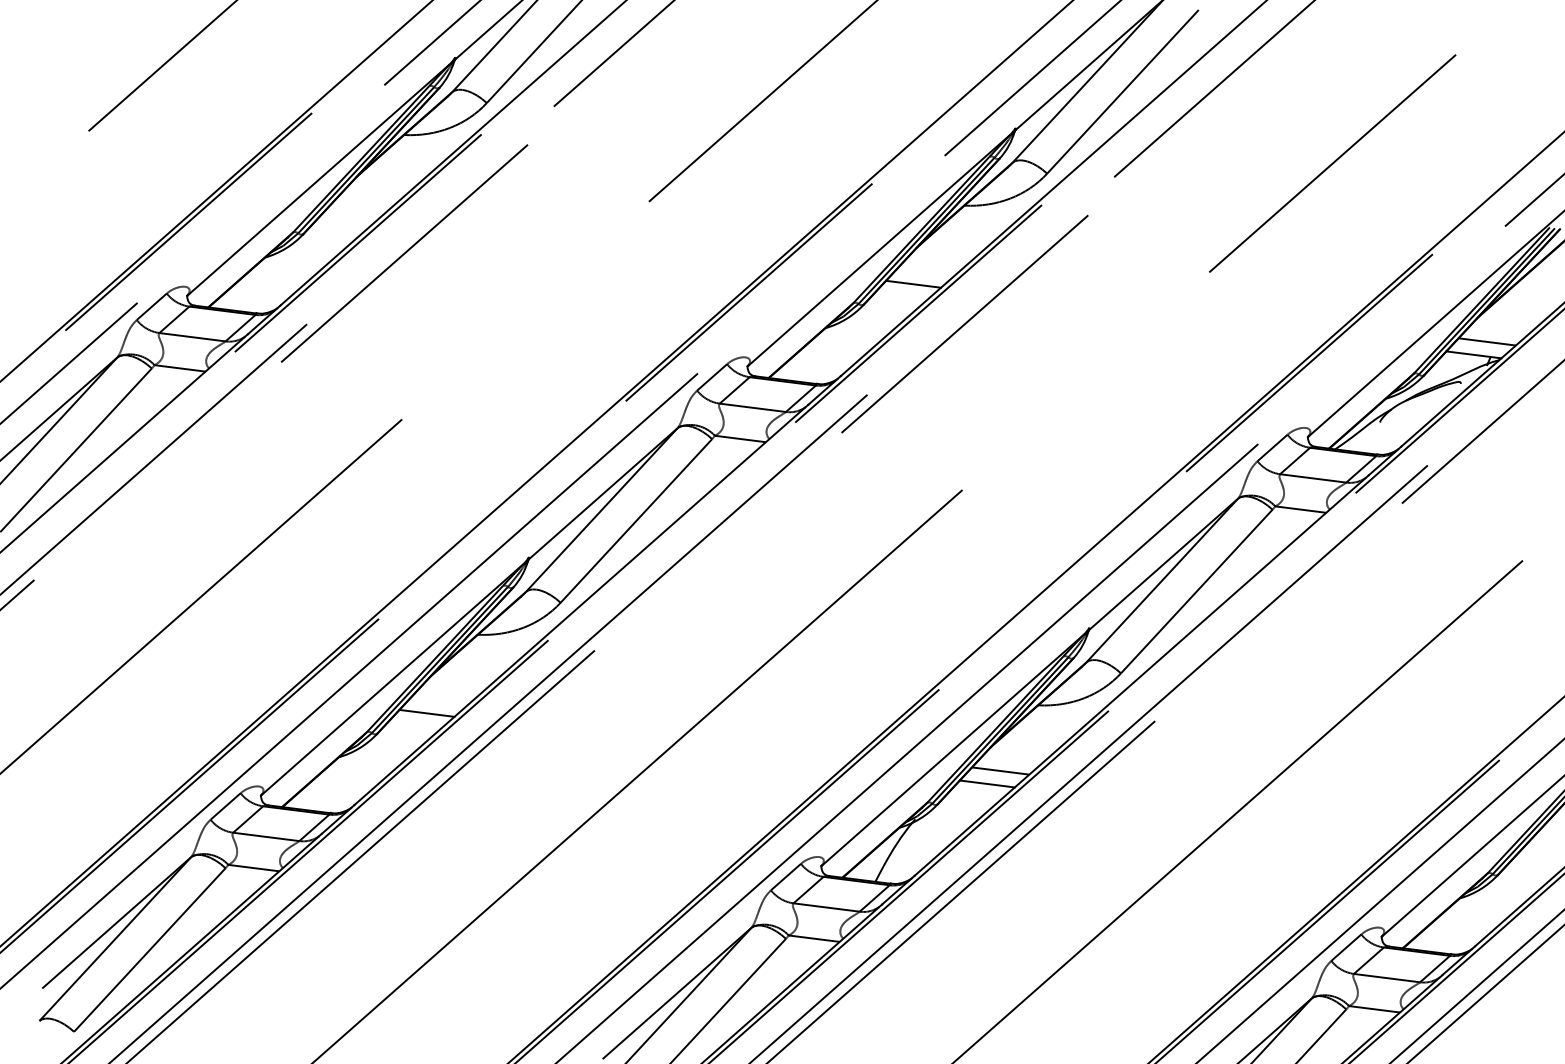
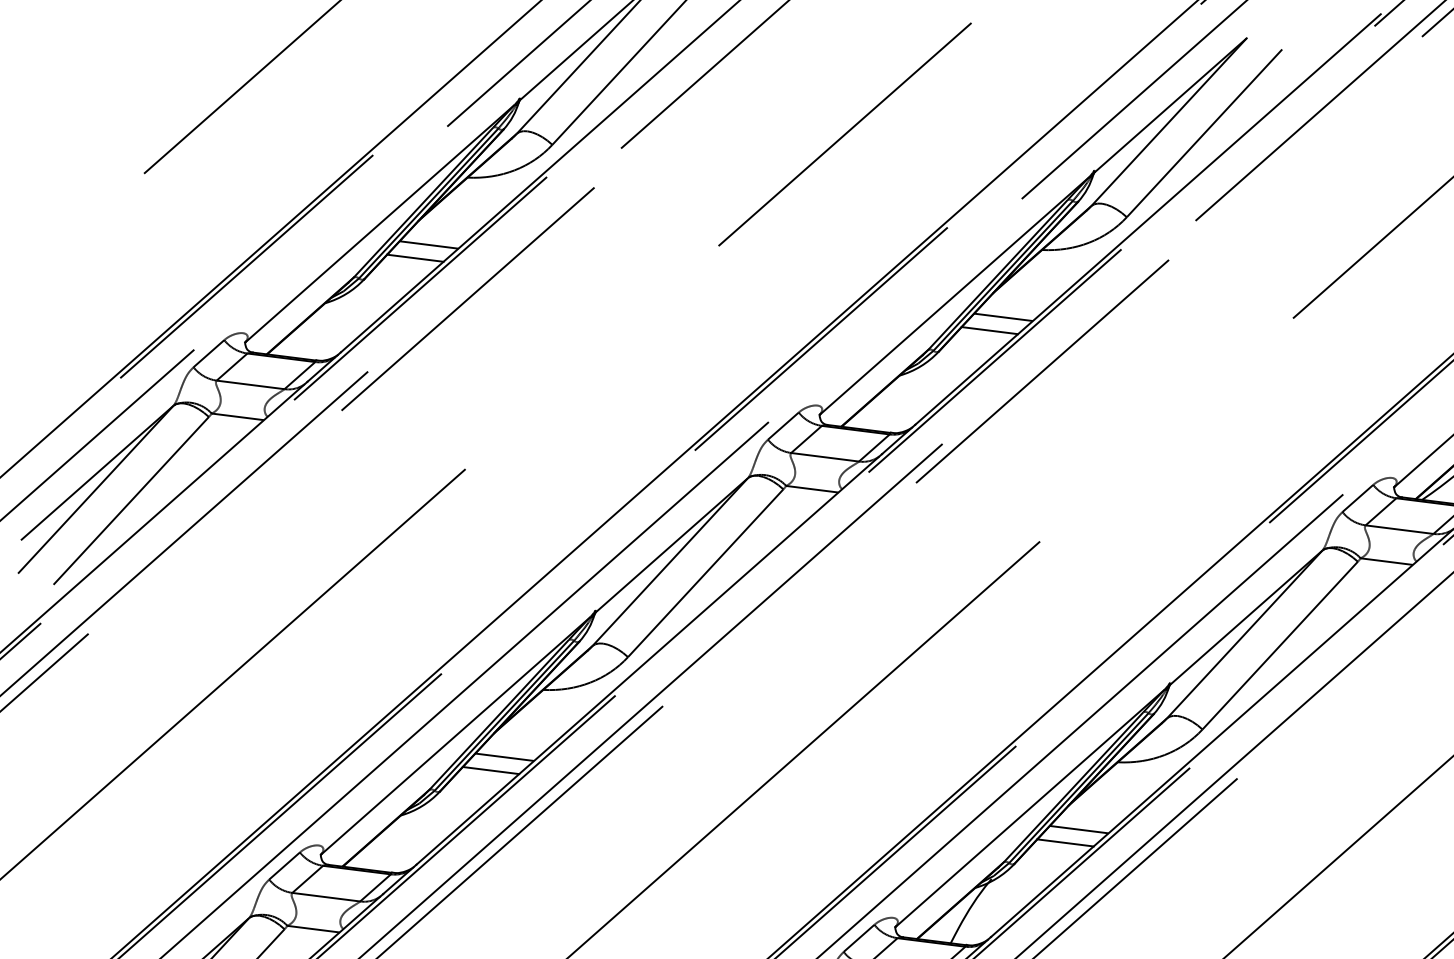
line: (366, 200) -> (429, 244), added
line: (352, 213) -> (414, 258), added
line: (926, 270) -> (1003, 316), added
line: (440, 700) -> (504, 757), added

